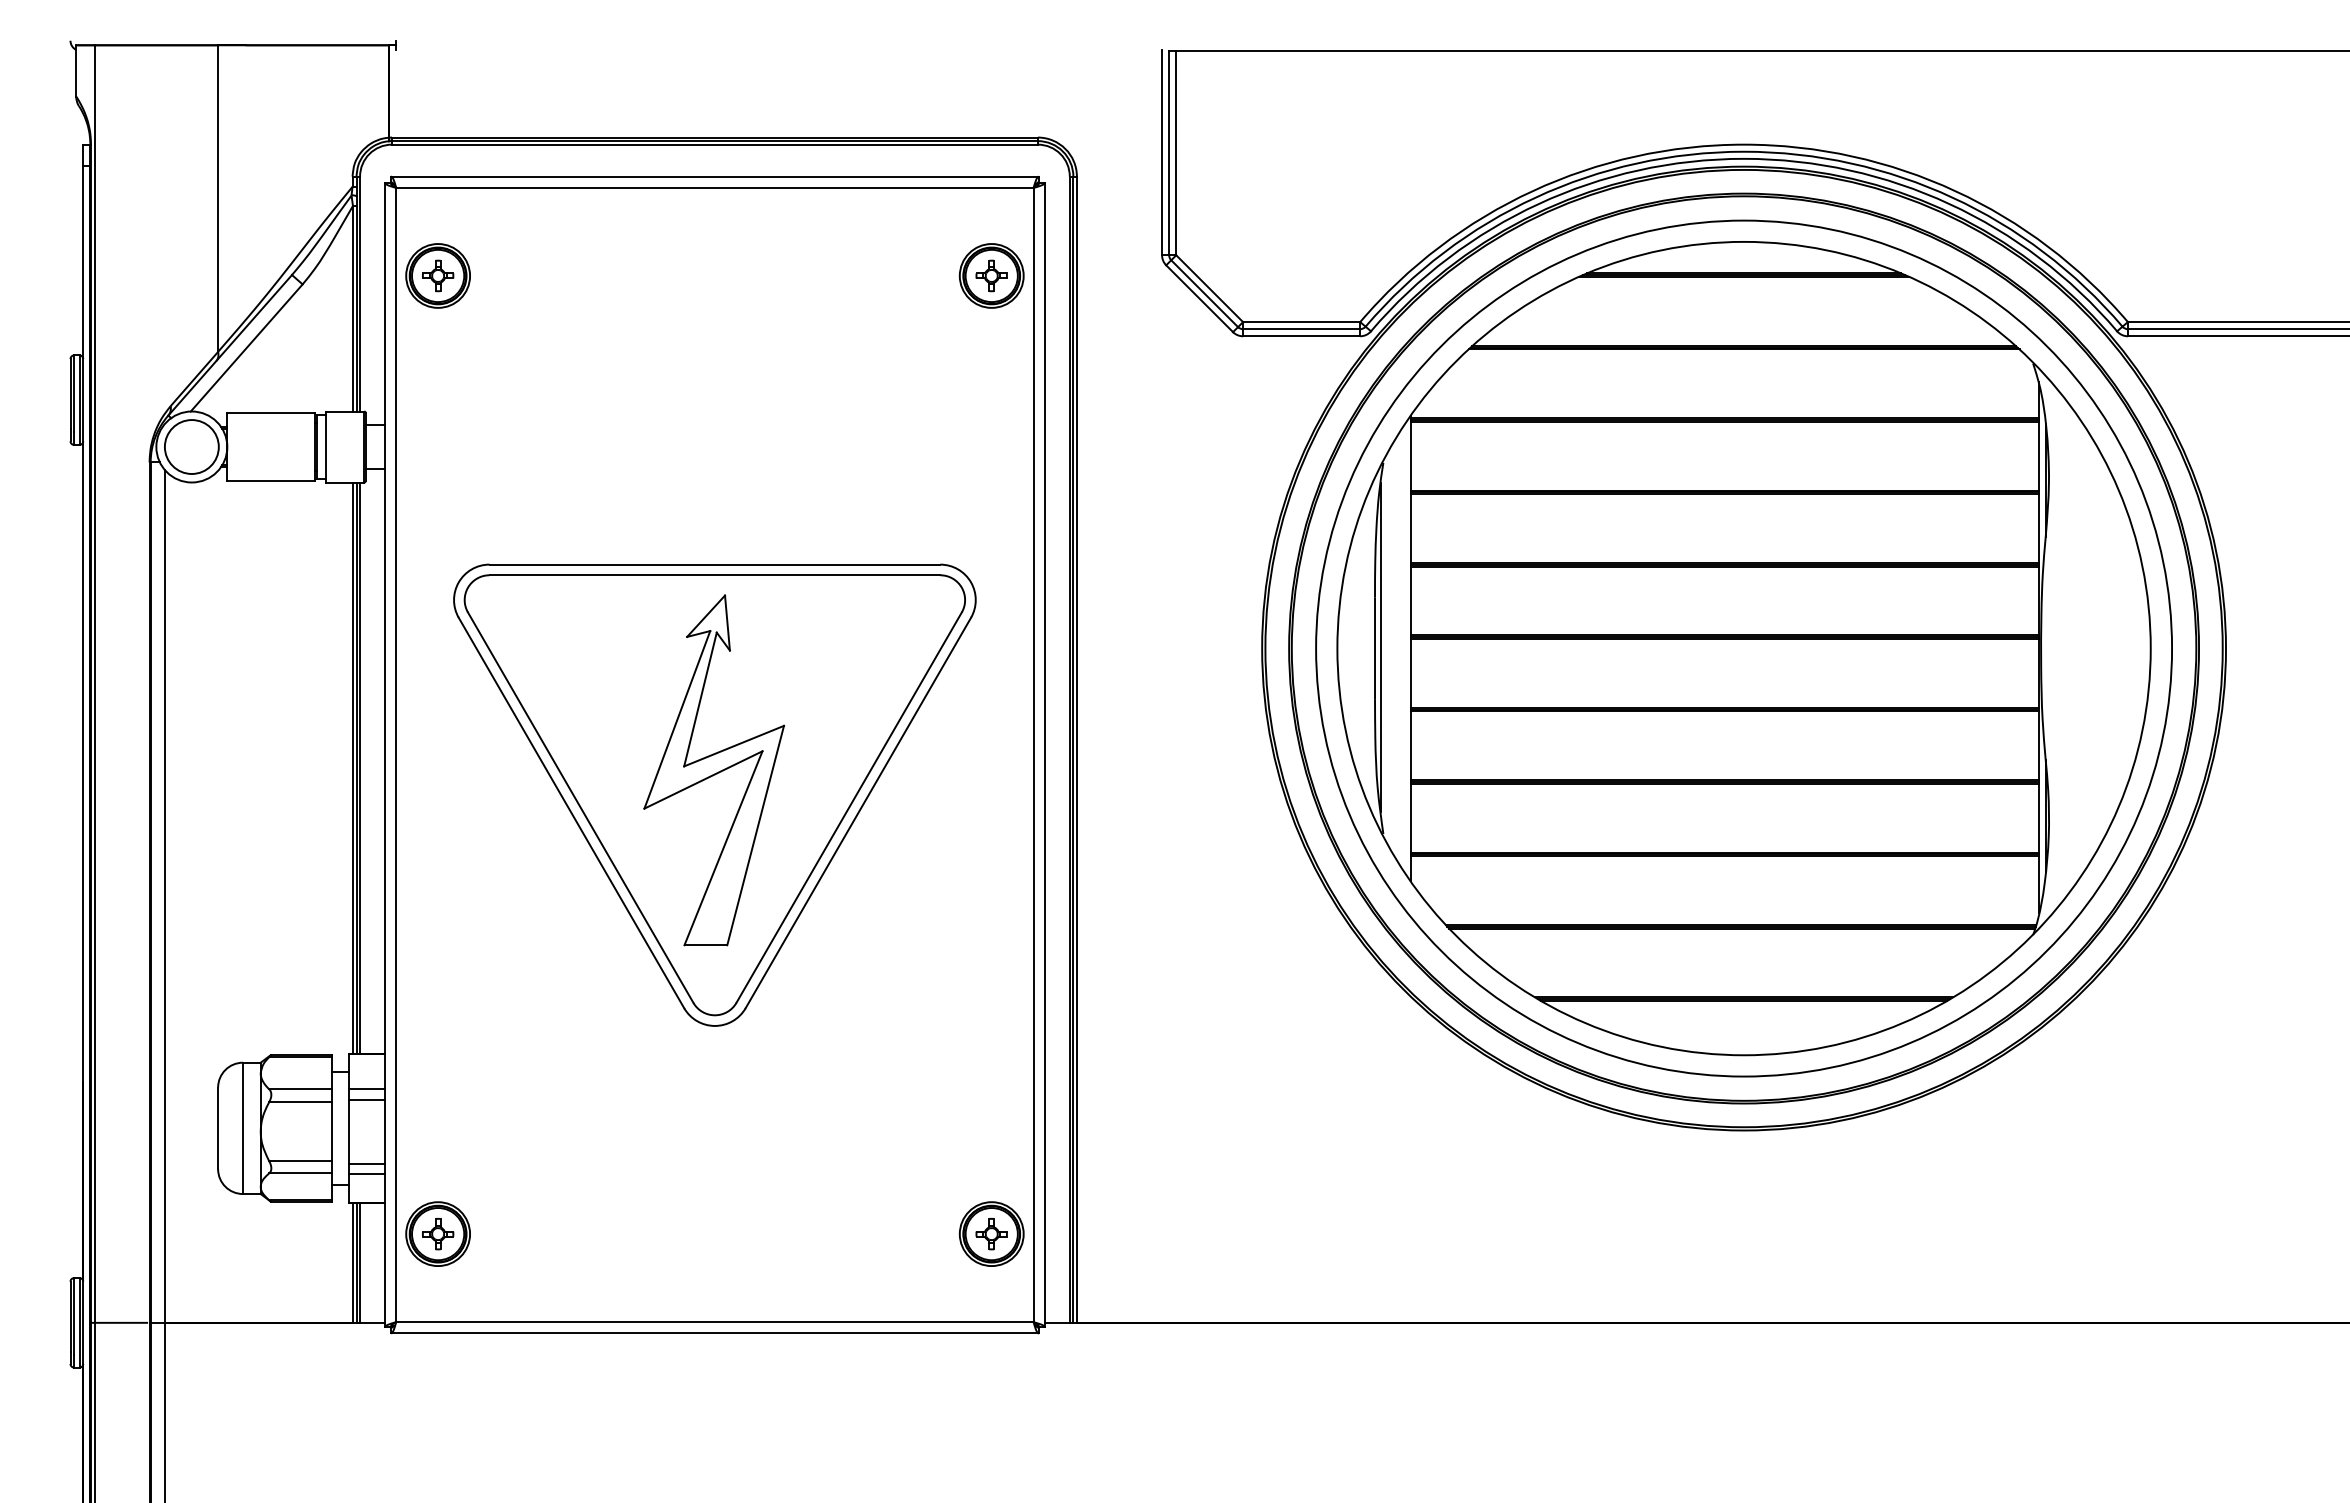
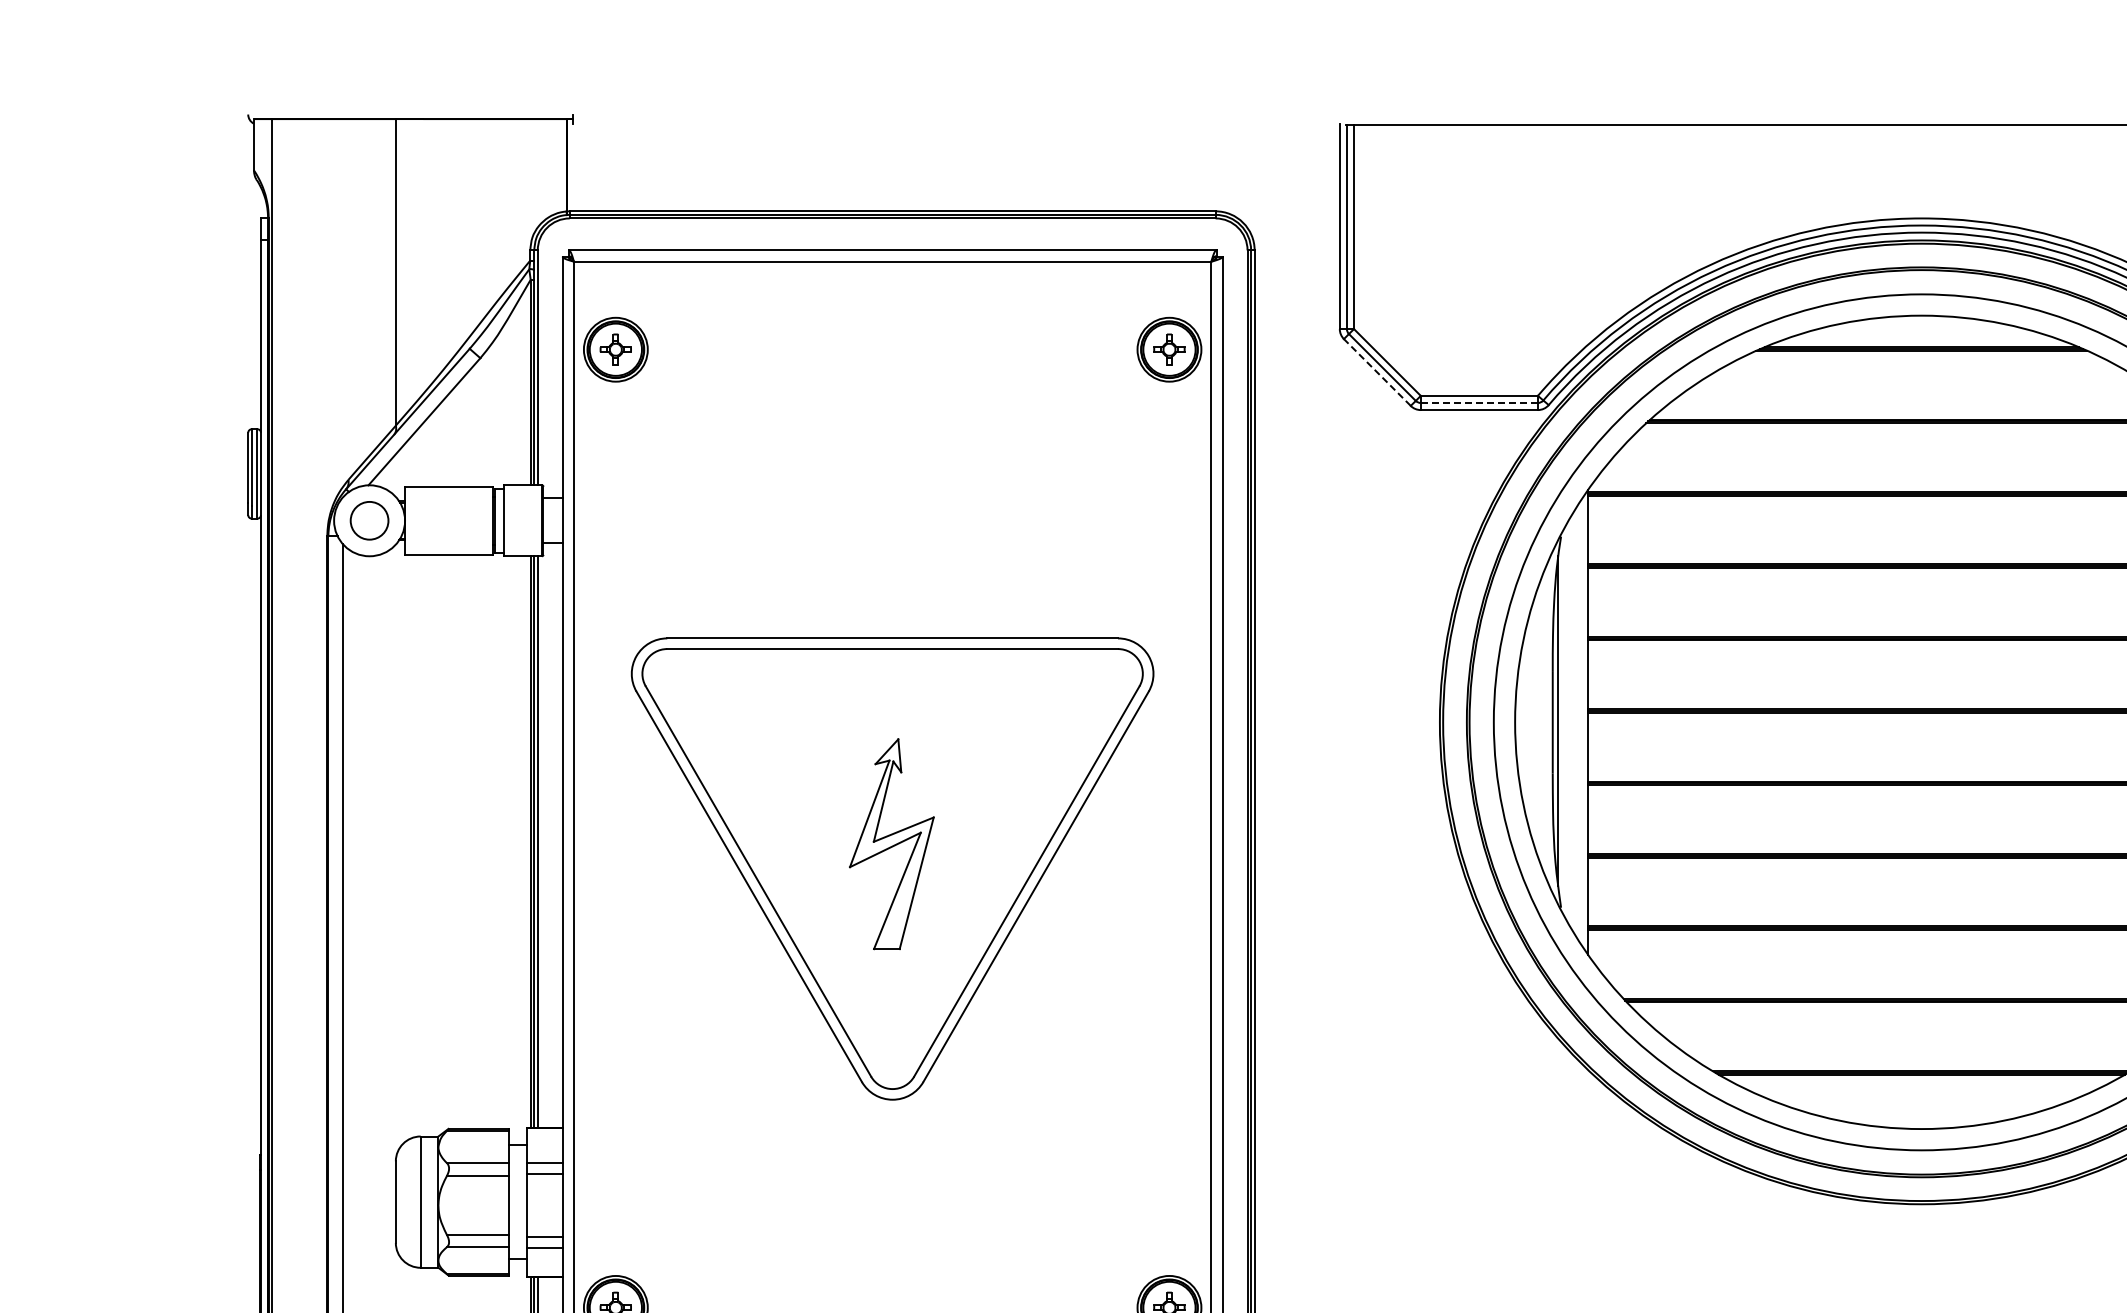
line: (1199, 298) -> (1377, 372), solid -> dashed
line: (1301, 329) -> (1479, 403), solid -> dashed
circle: (191, 446) -> (369, 520), size x0.7
part: (713, 770) -> (891, 844), size x0.6

